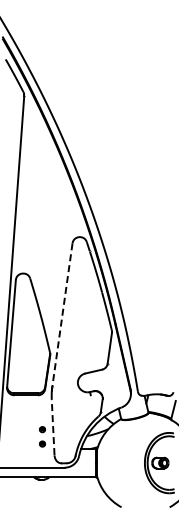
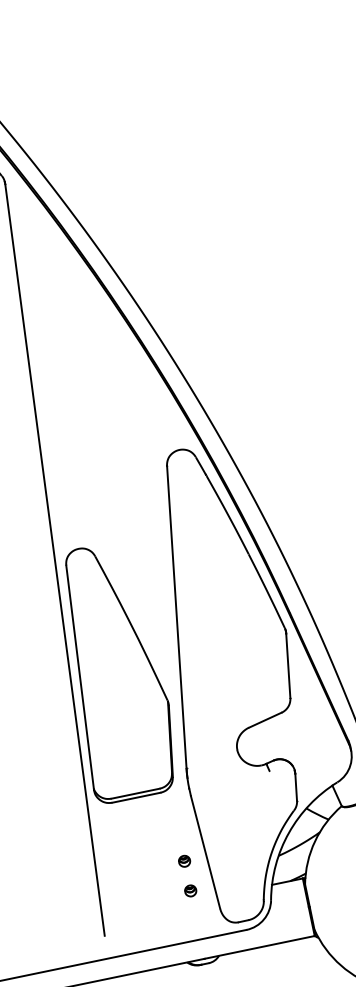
line: (62, 315) -> (177, 618), dashed -> solid
line: (53, 427) -> (206, 852), dashed -> solid

